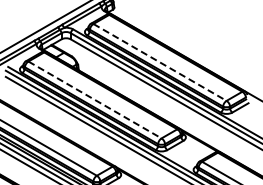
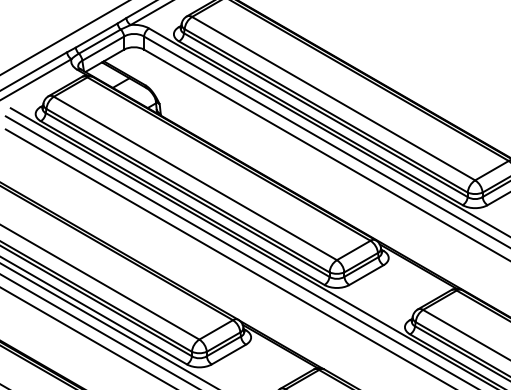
line: (160, 62) -> (334, 98), dashed -> solid
line: (95, 99) -> (196, 177), dashed -> solid

